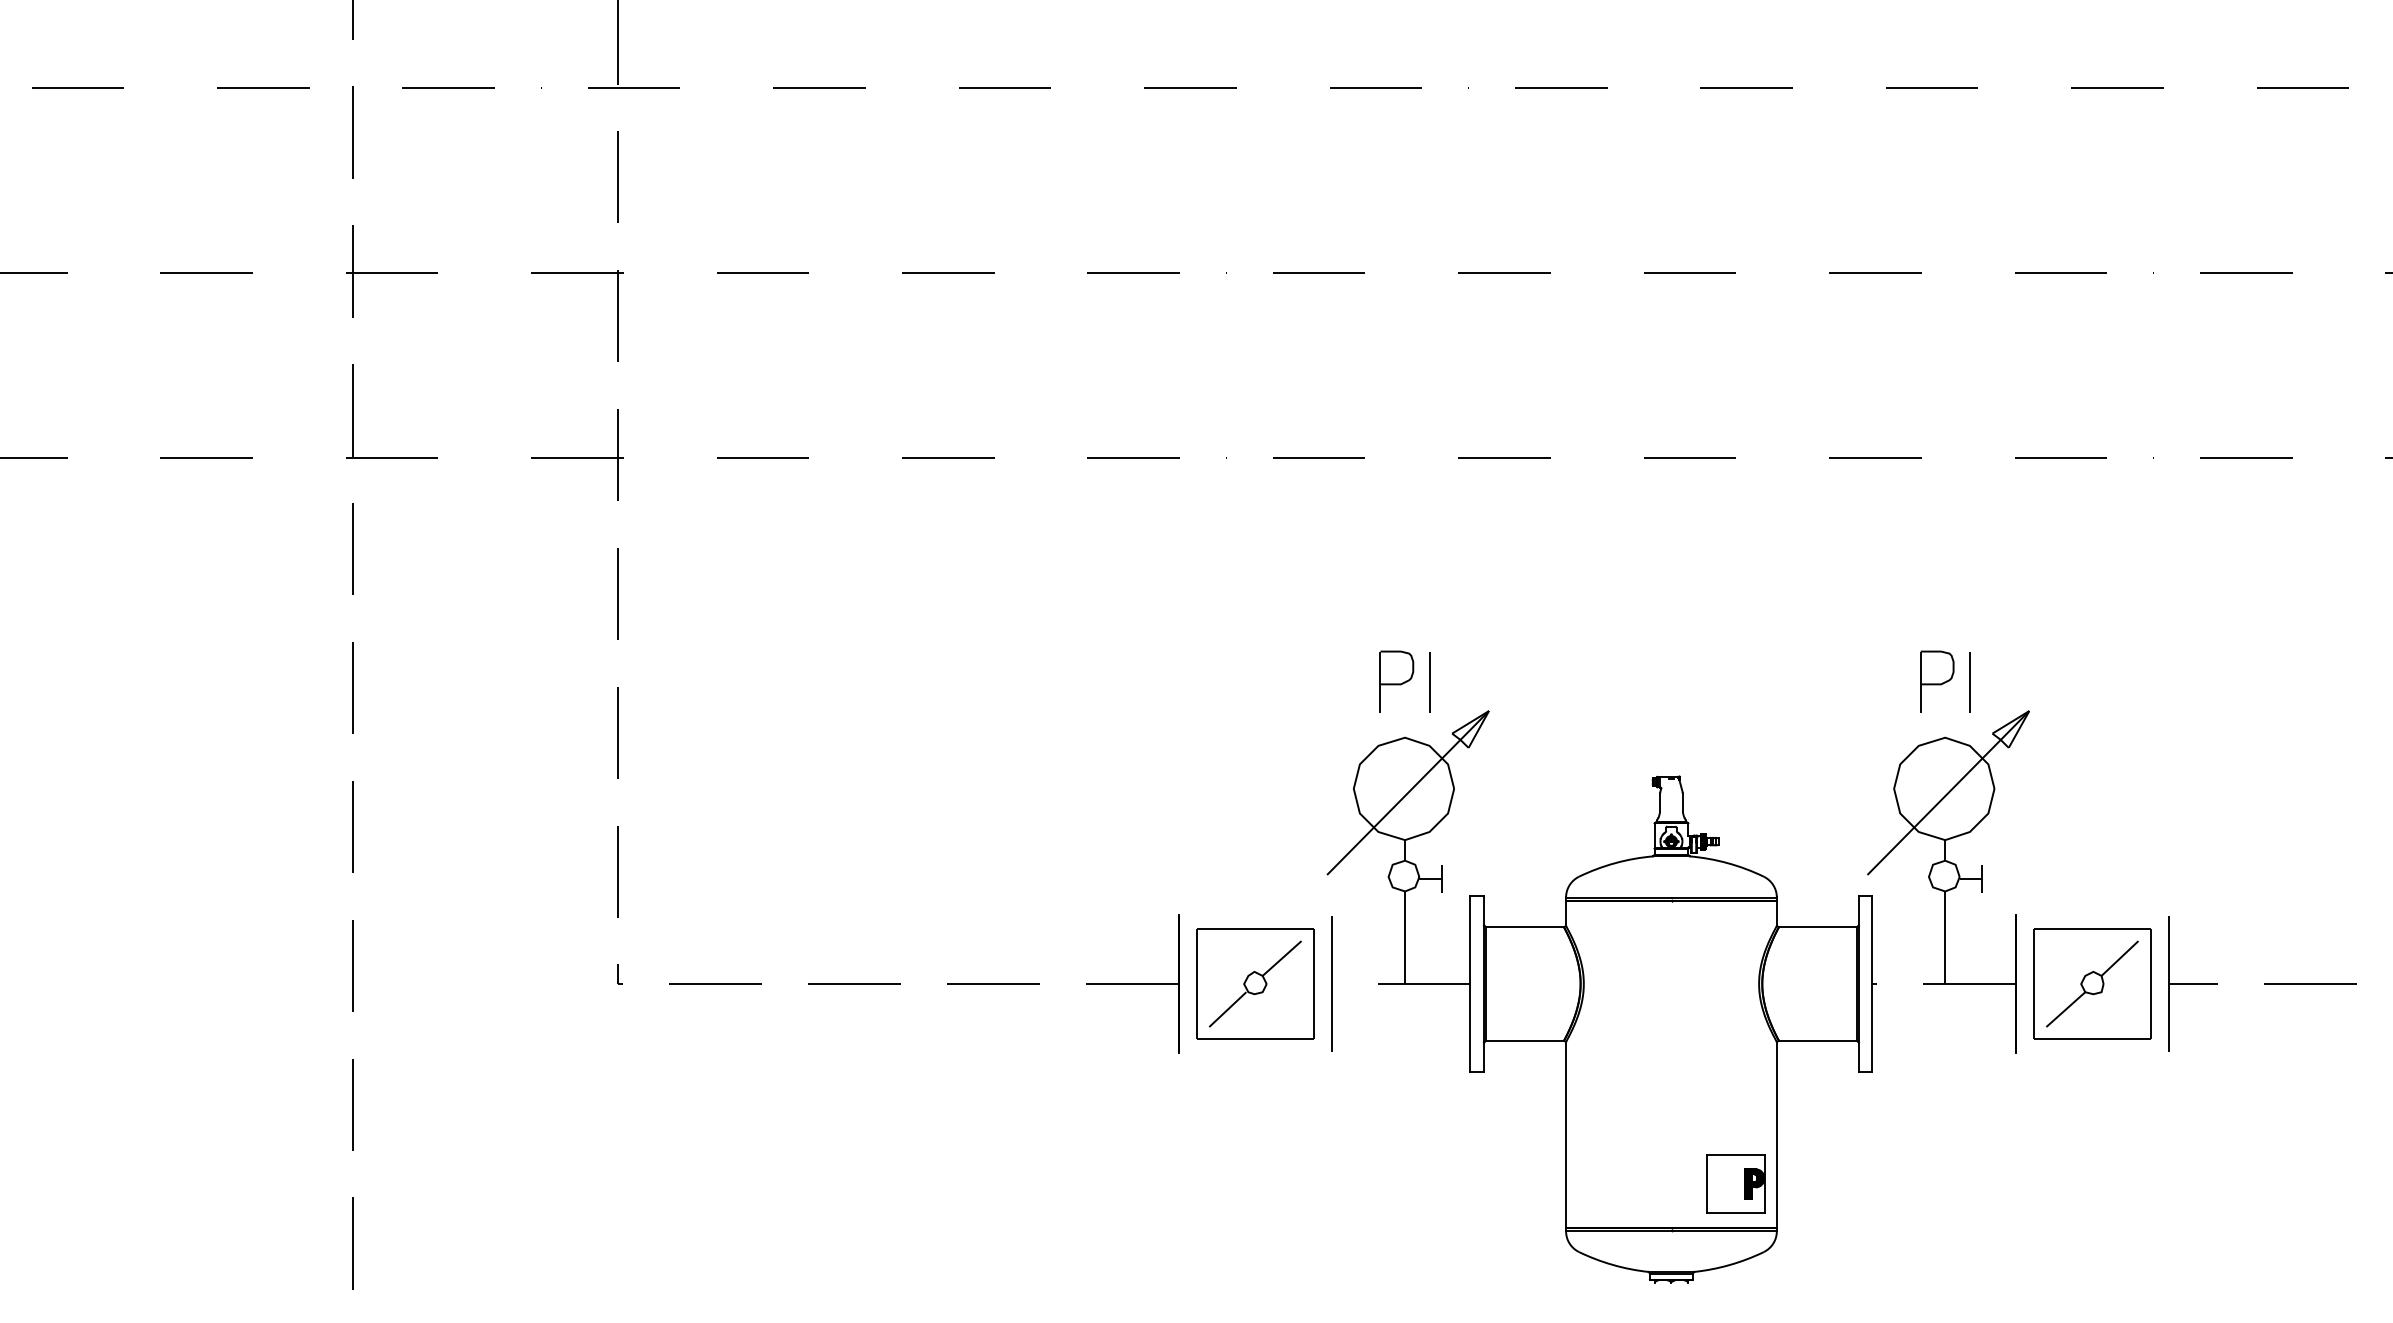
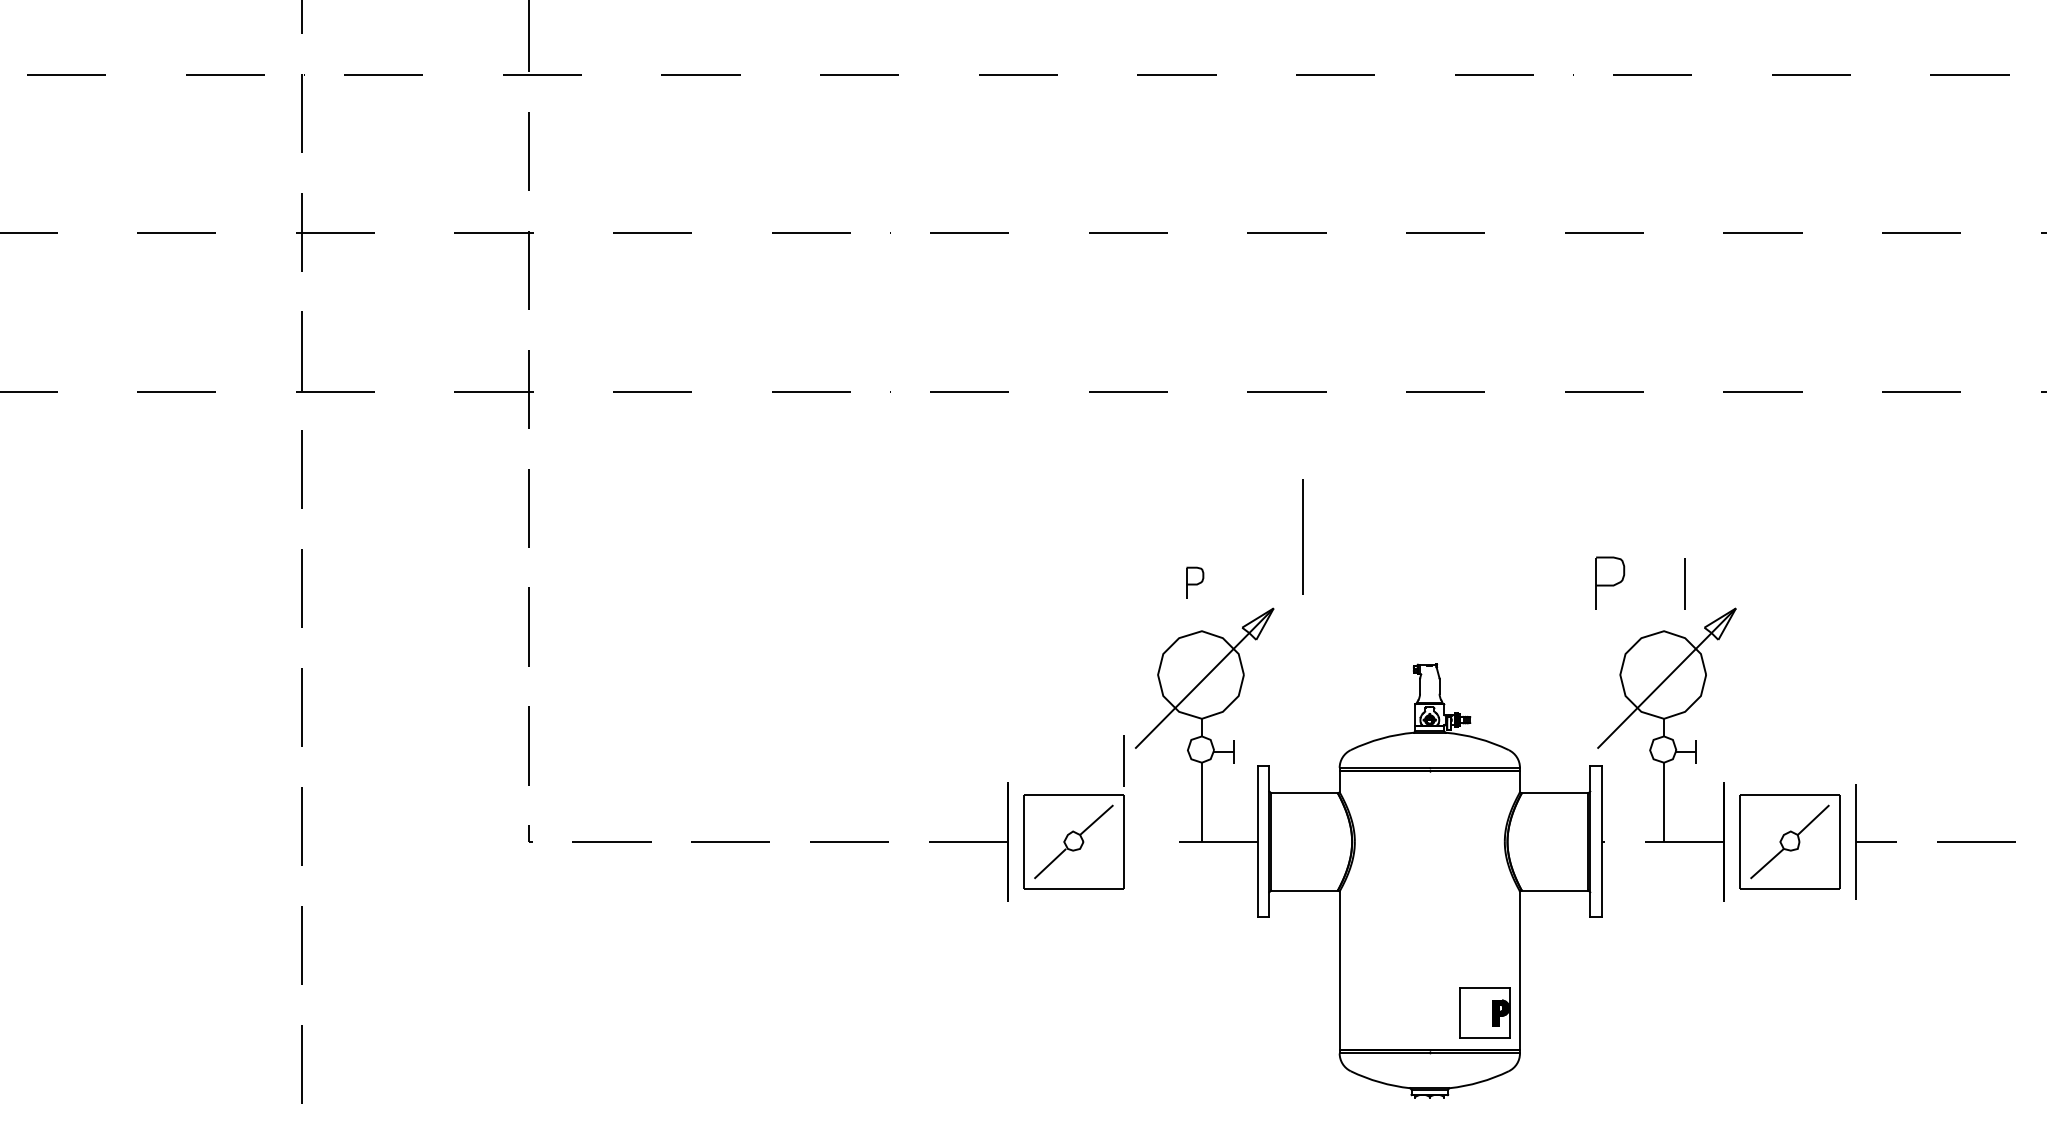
part: (1396, 680) -> (1194, 582), size x0.6
part: (1937, 680) -> (1610, 582), moved
line: (1429, 681) -> (1123, 760), moved
line: (1332, 983) -> (1302, 536), moved

